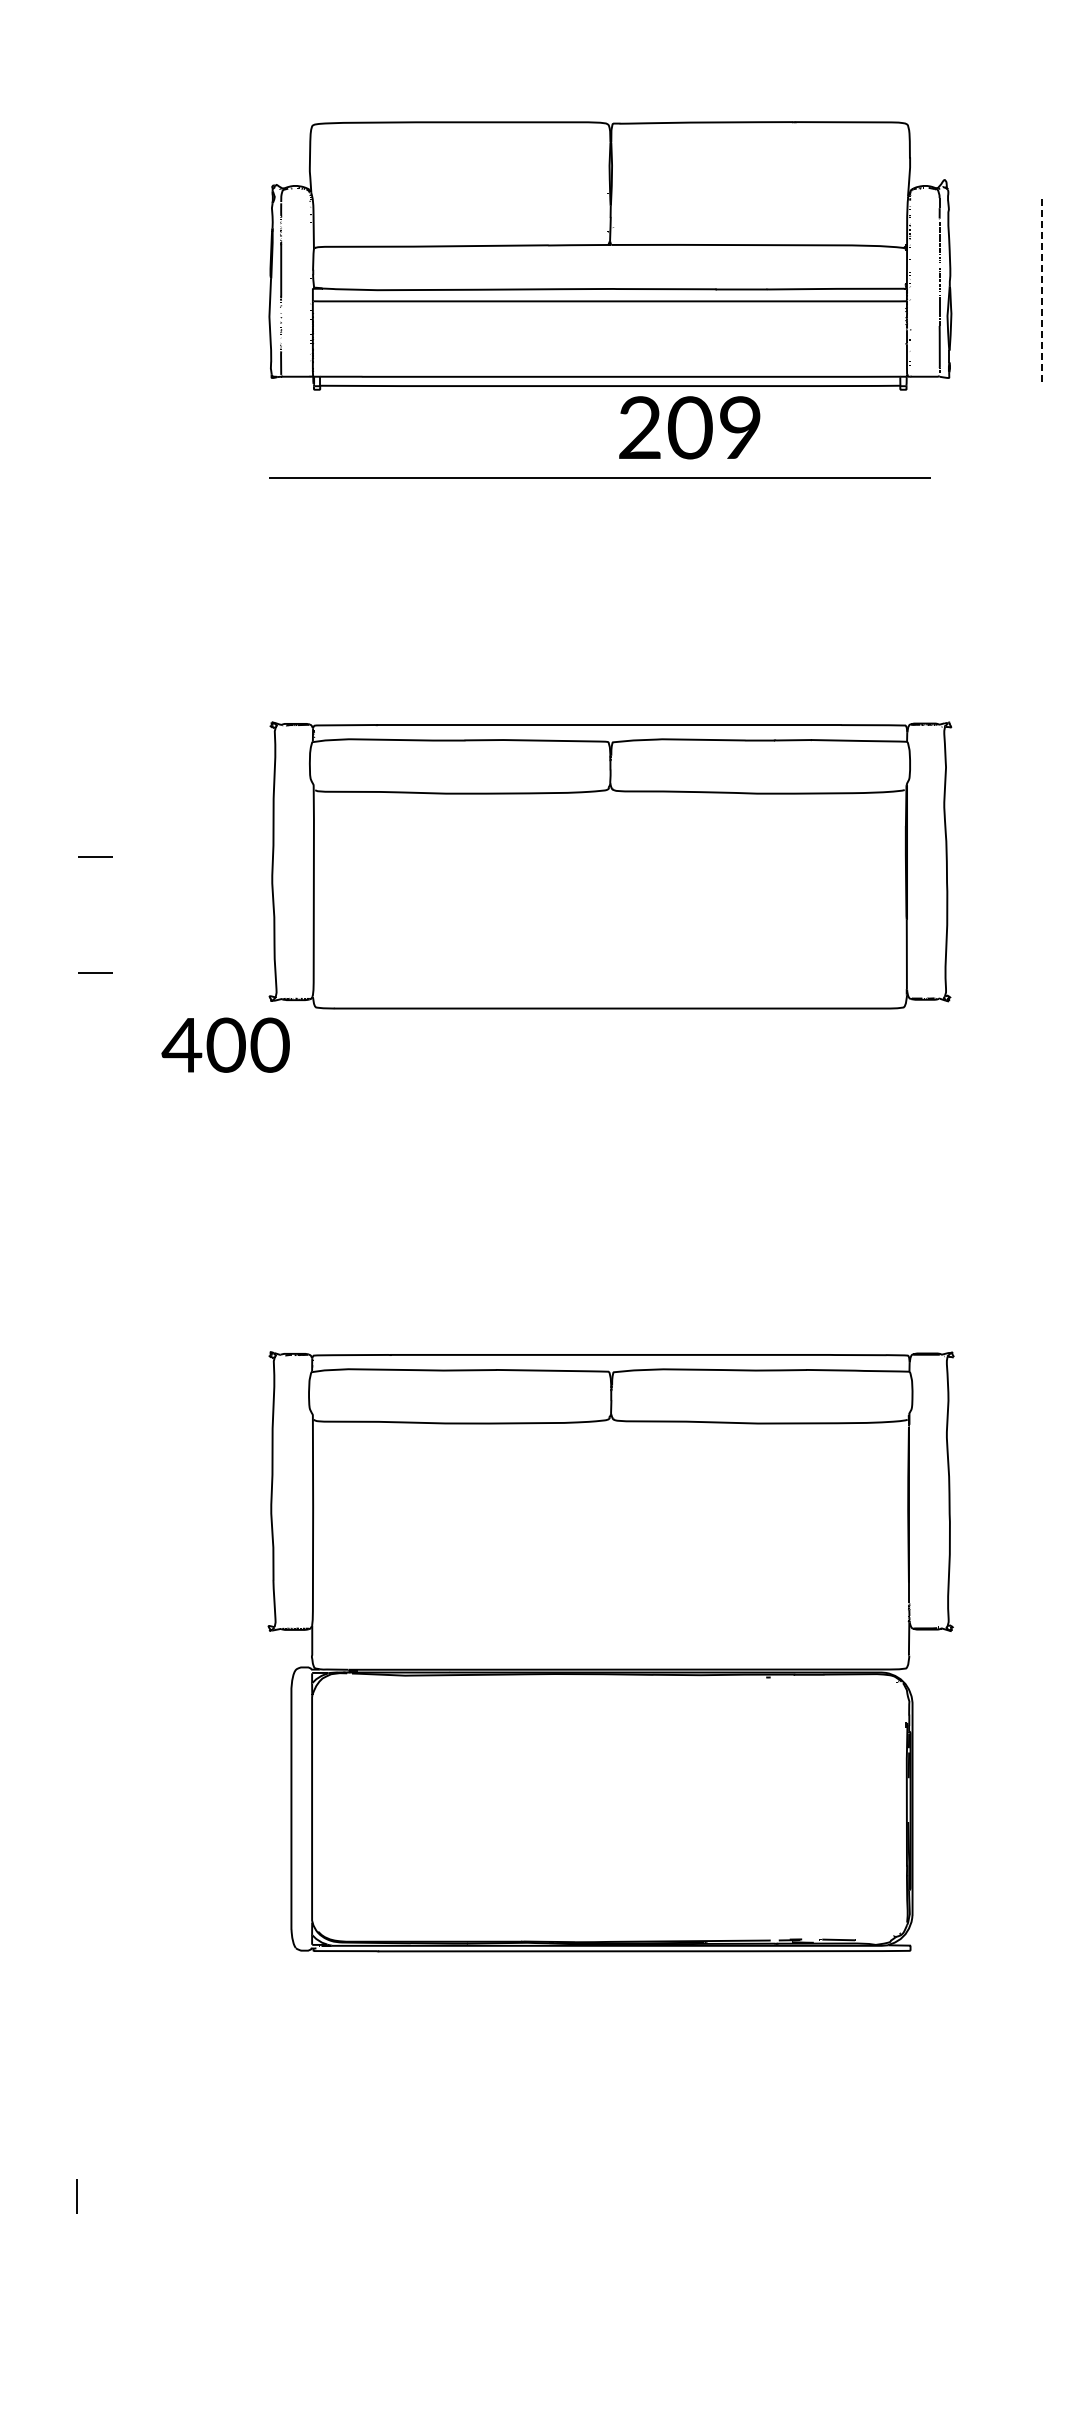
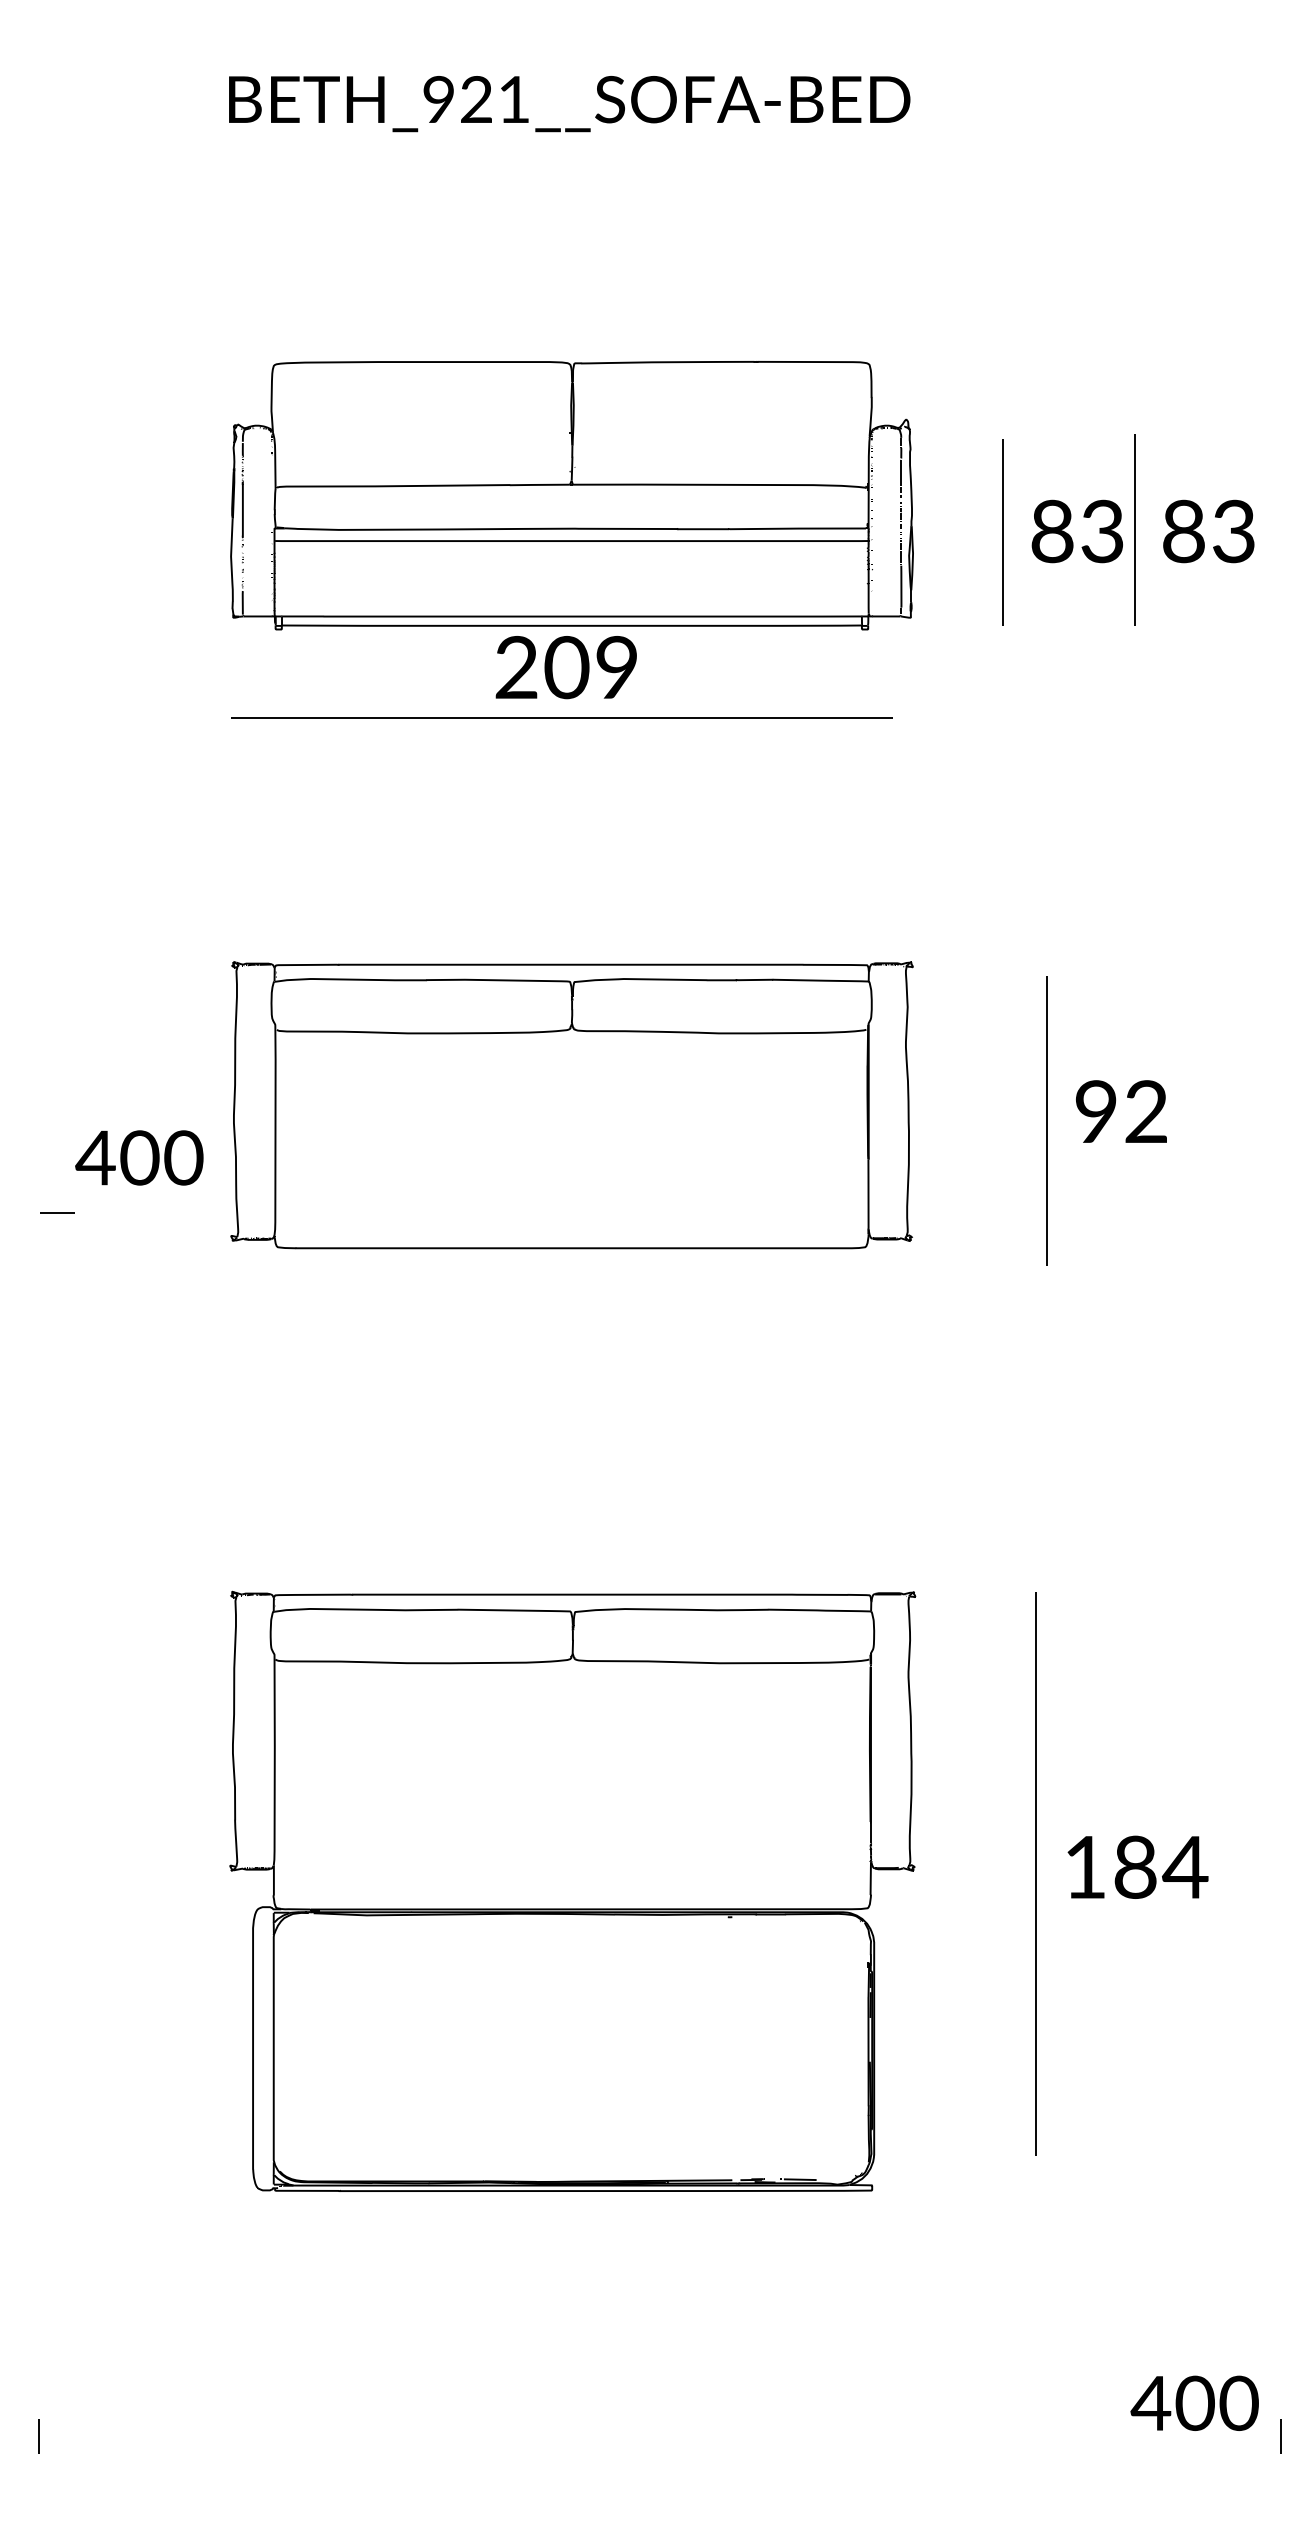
line: (1041, 293) -> (1003, 533), dashed -> solid
text: (688, 427) -> (565, 667), moved
line: (95, 856) -> (57, 1096), removed
text: (225, 1044) -> (139, 1157), moved

